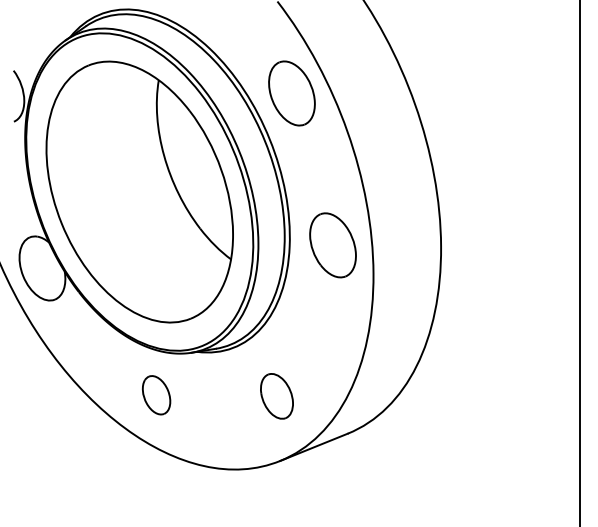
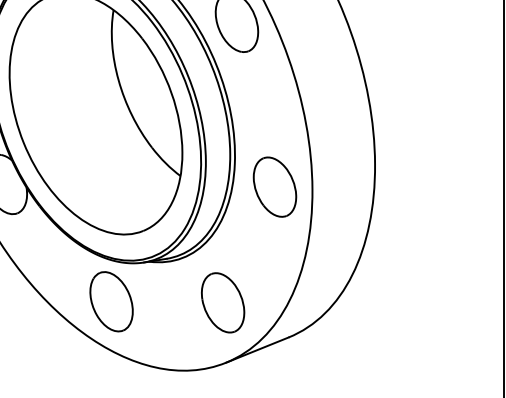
part: (332, 245) -> (274, 187), moved
part: (156, 395) -> (111, 302), size x1.67
part: (276, 396) -> (222, 303), size x1.43

